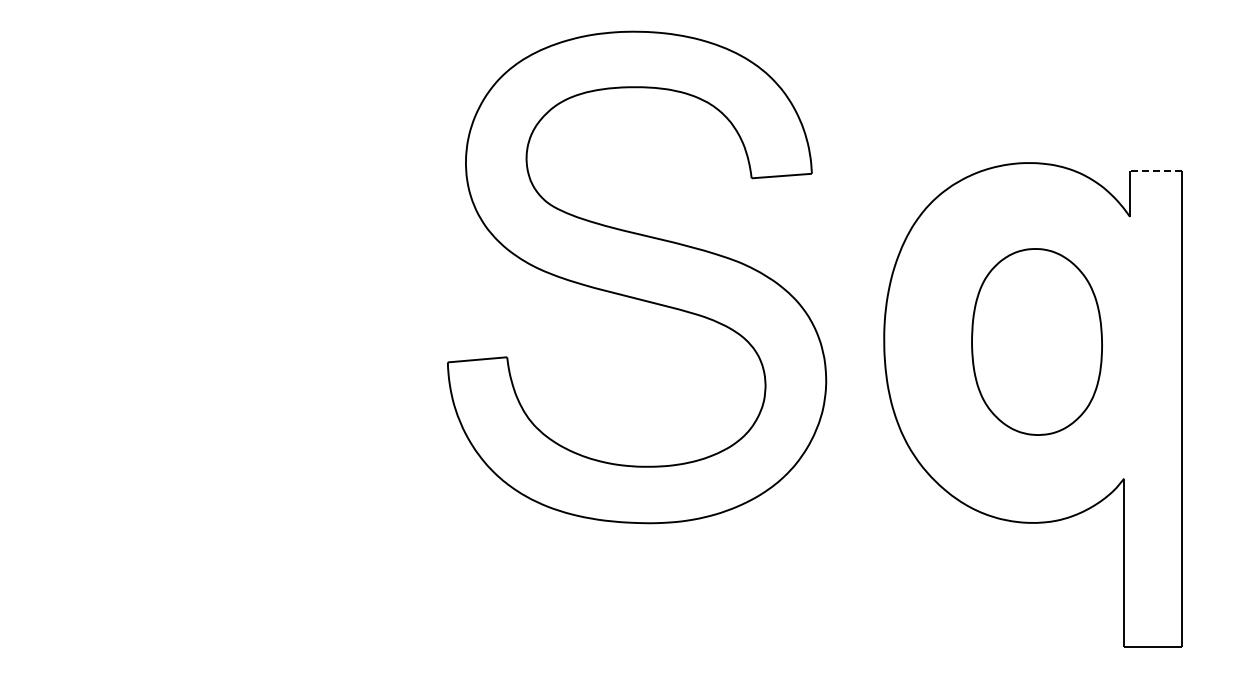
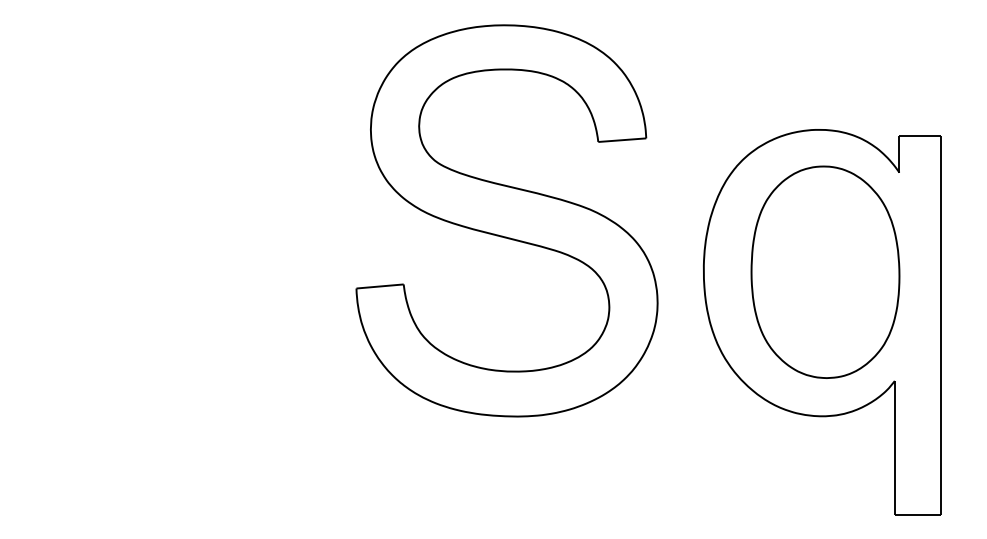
line: (1155, 170) -> (919, 135), dashed -> solid
part: (1036, 341) -> (825, 271), size x1.43

